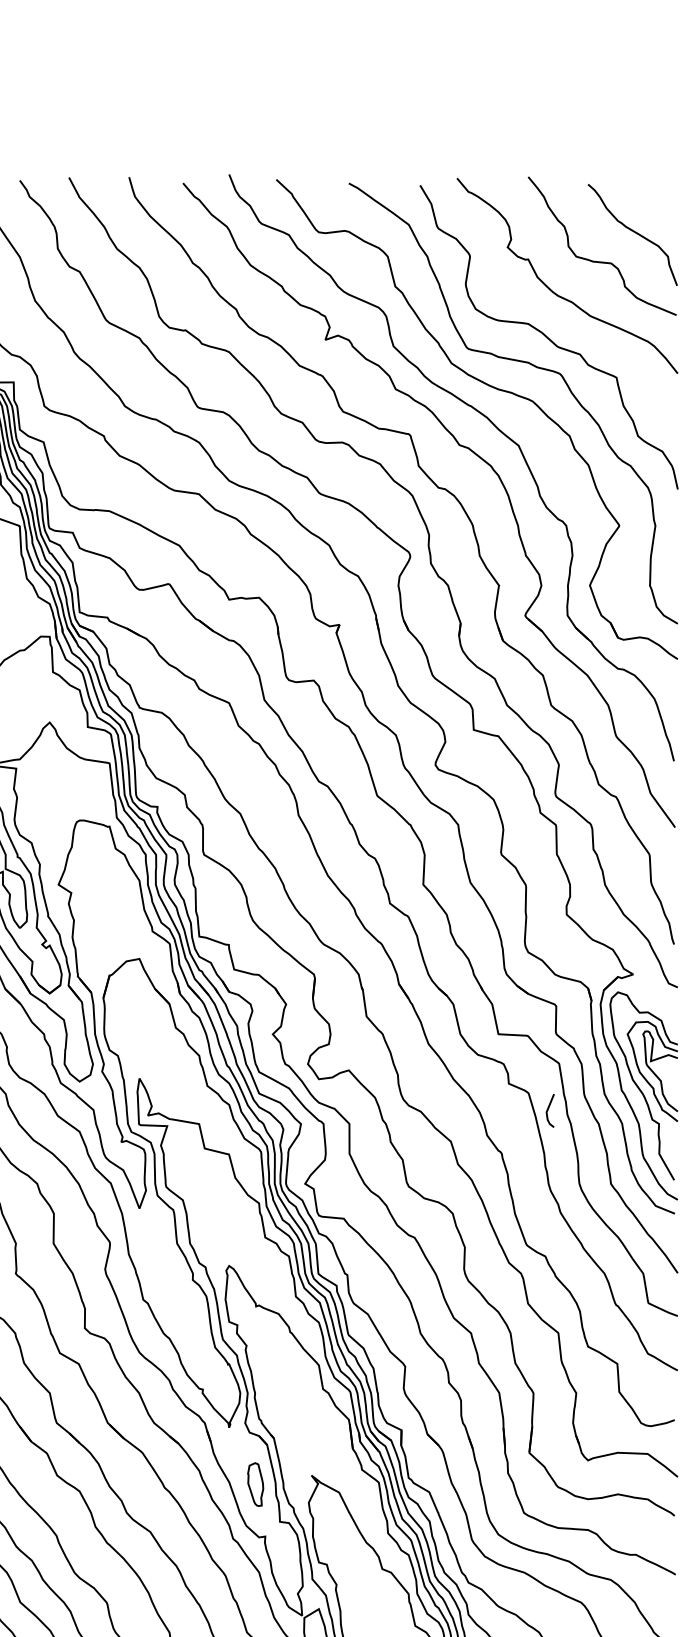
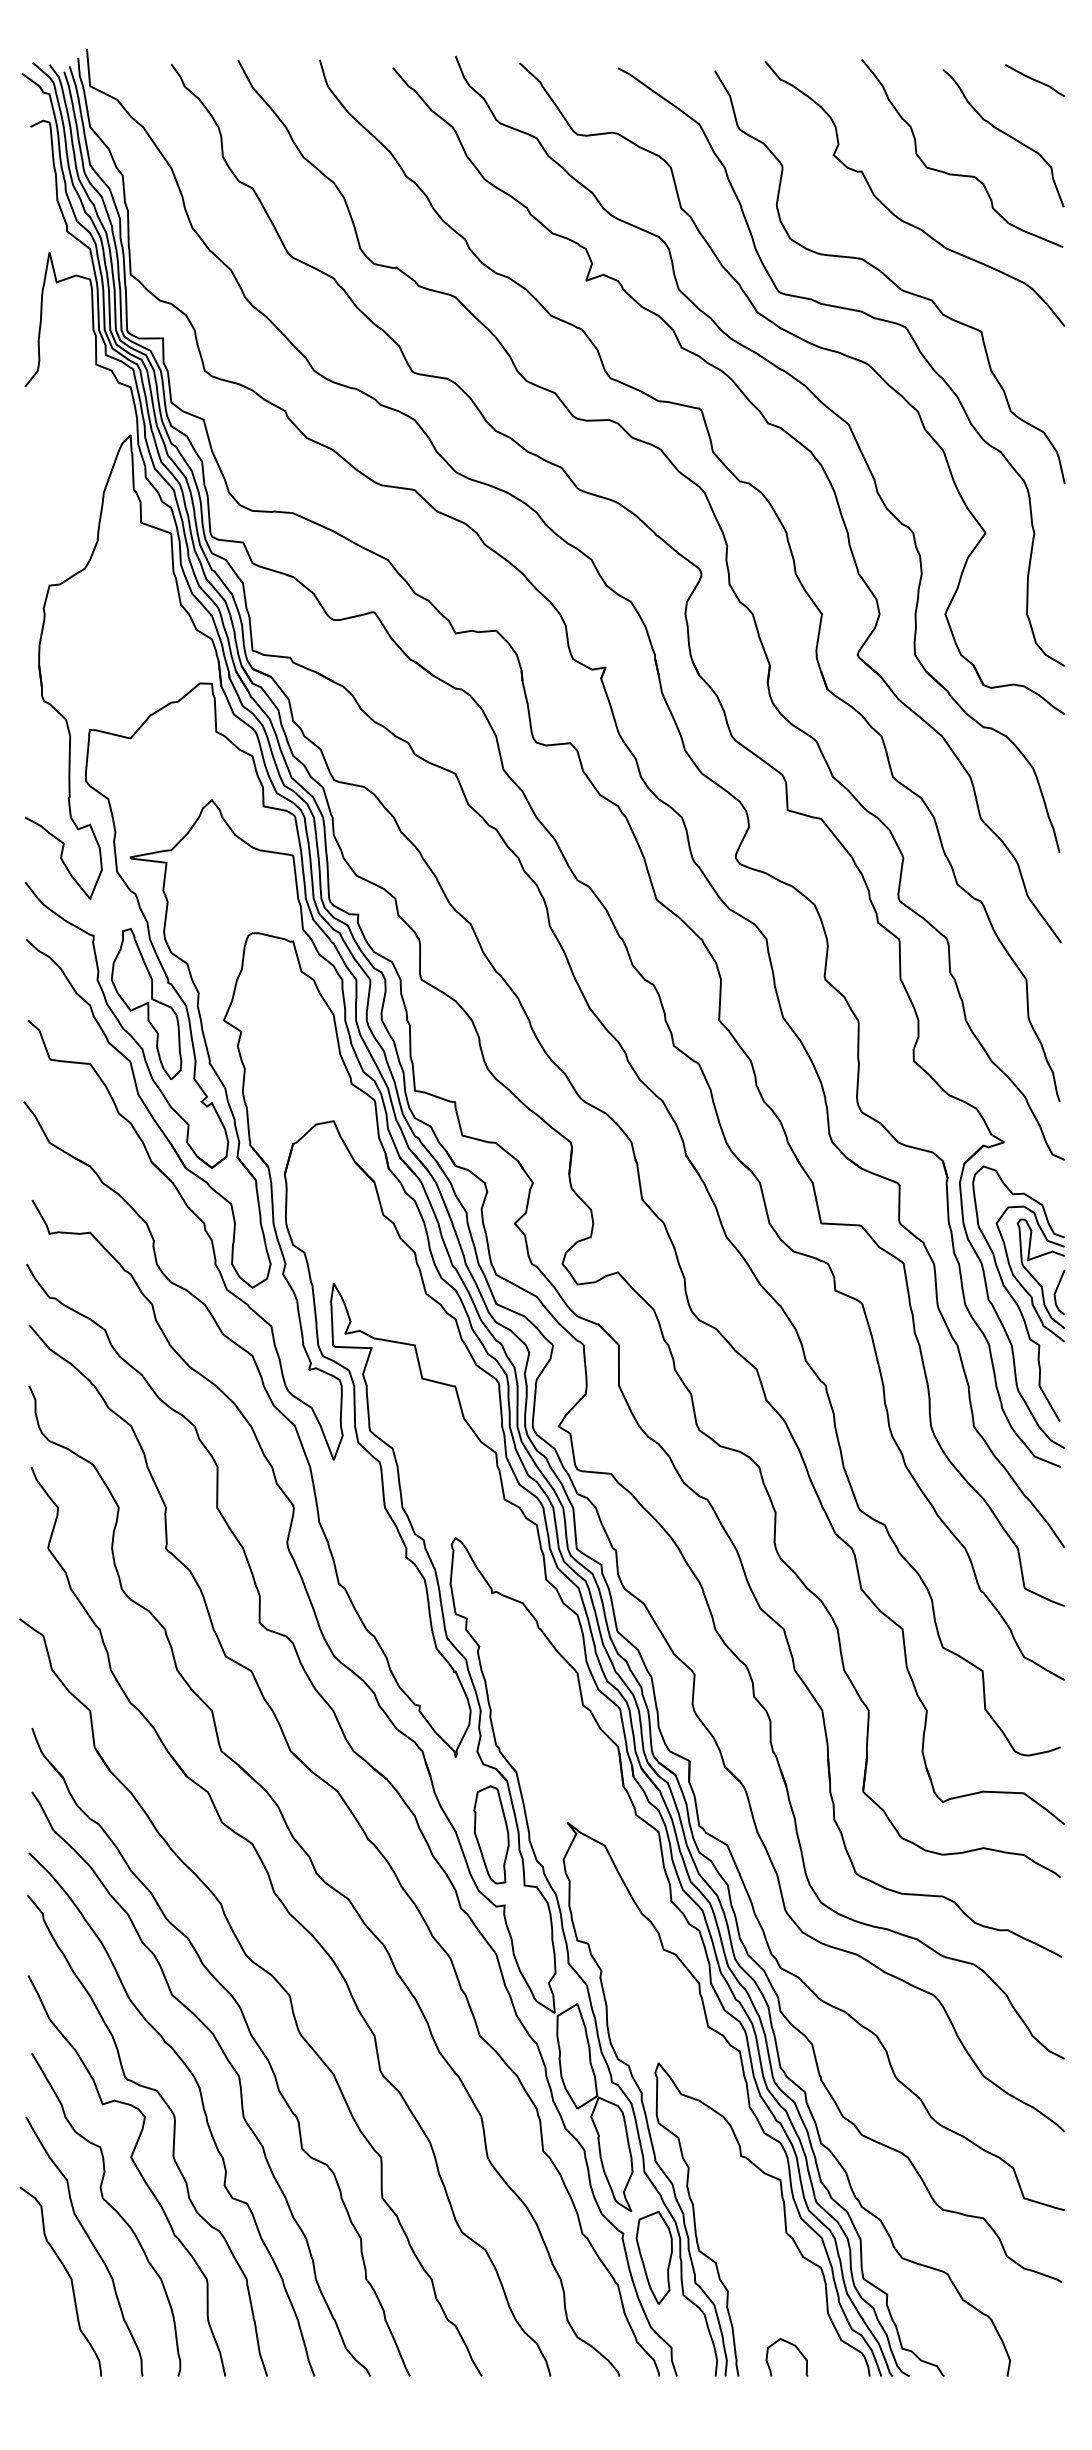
curve: (655, 192) -> (1034, 80), added
line: (548, 1109) -> (1057, 1290), moved
part: (255, 1484) -> (491, 1834), size x1.67

